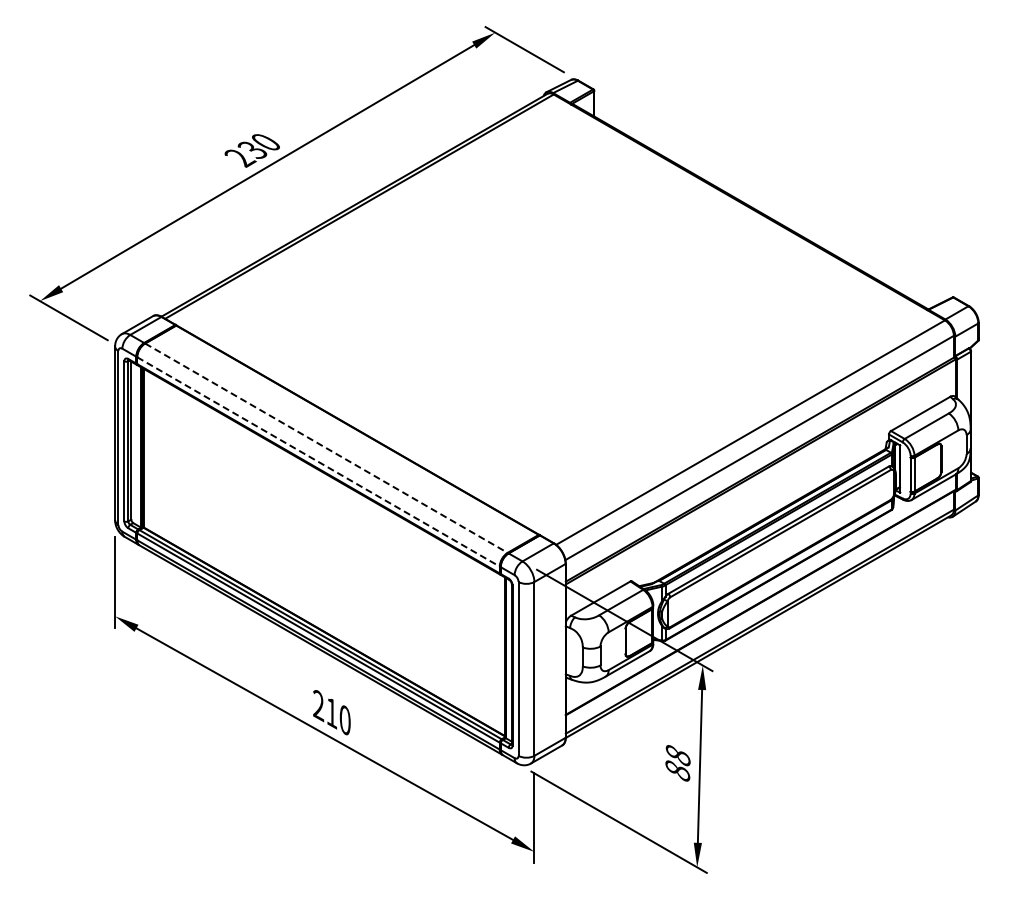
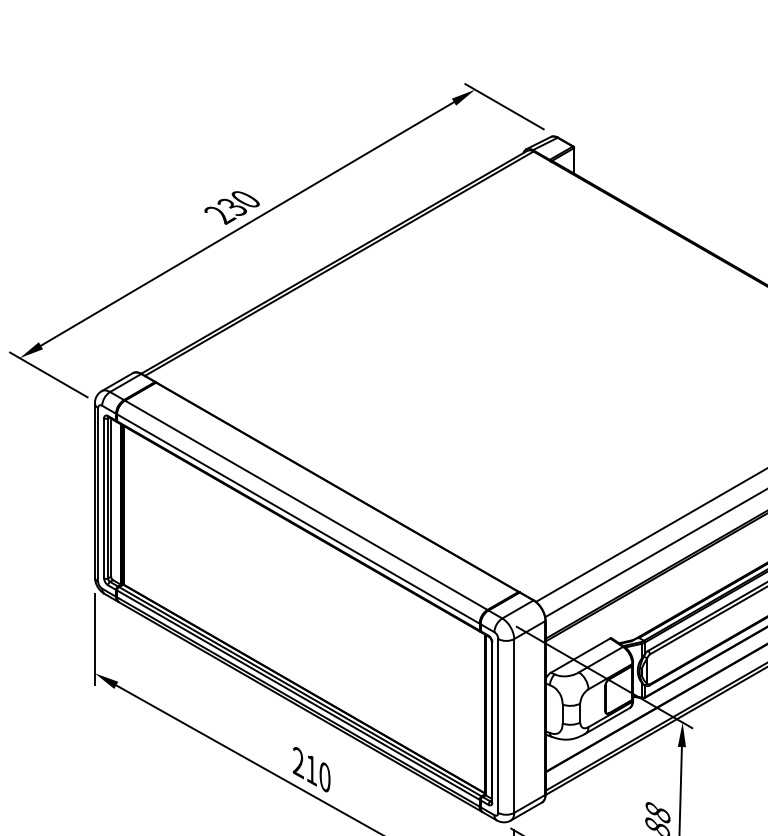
line: (326, 448) -> (306, 505), dashed -> solid
line: (318, 462) -> (298, 519), dashed -> solid

